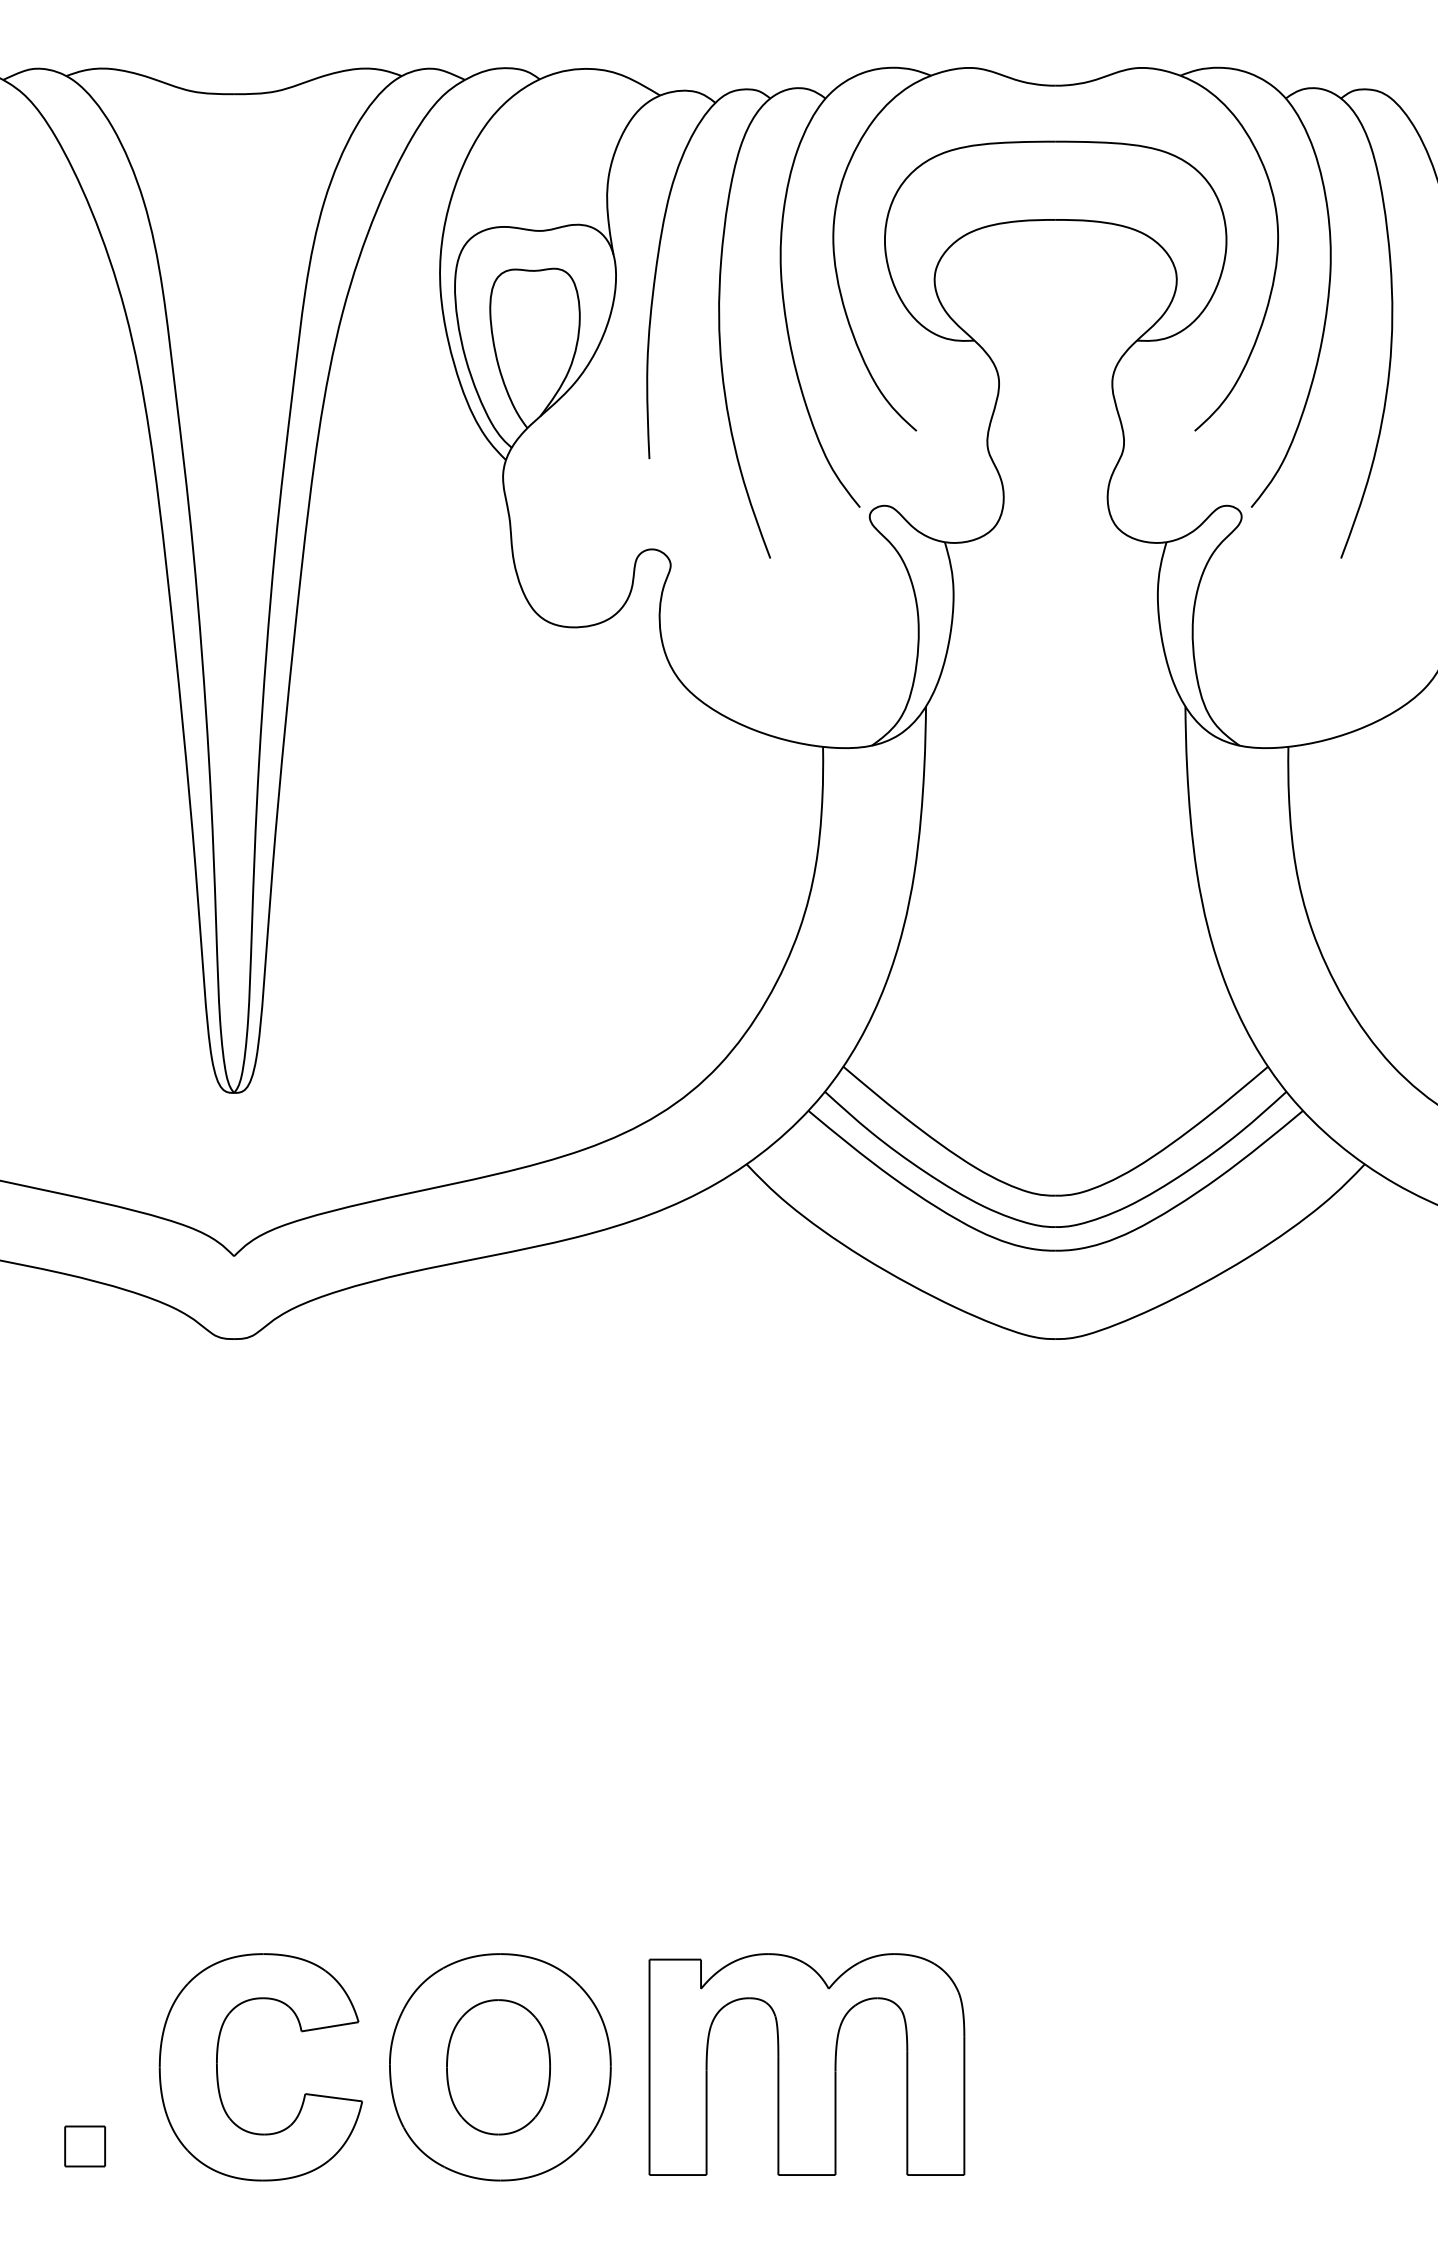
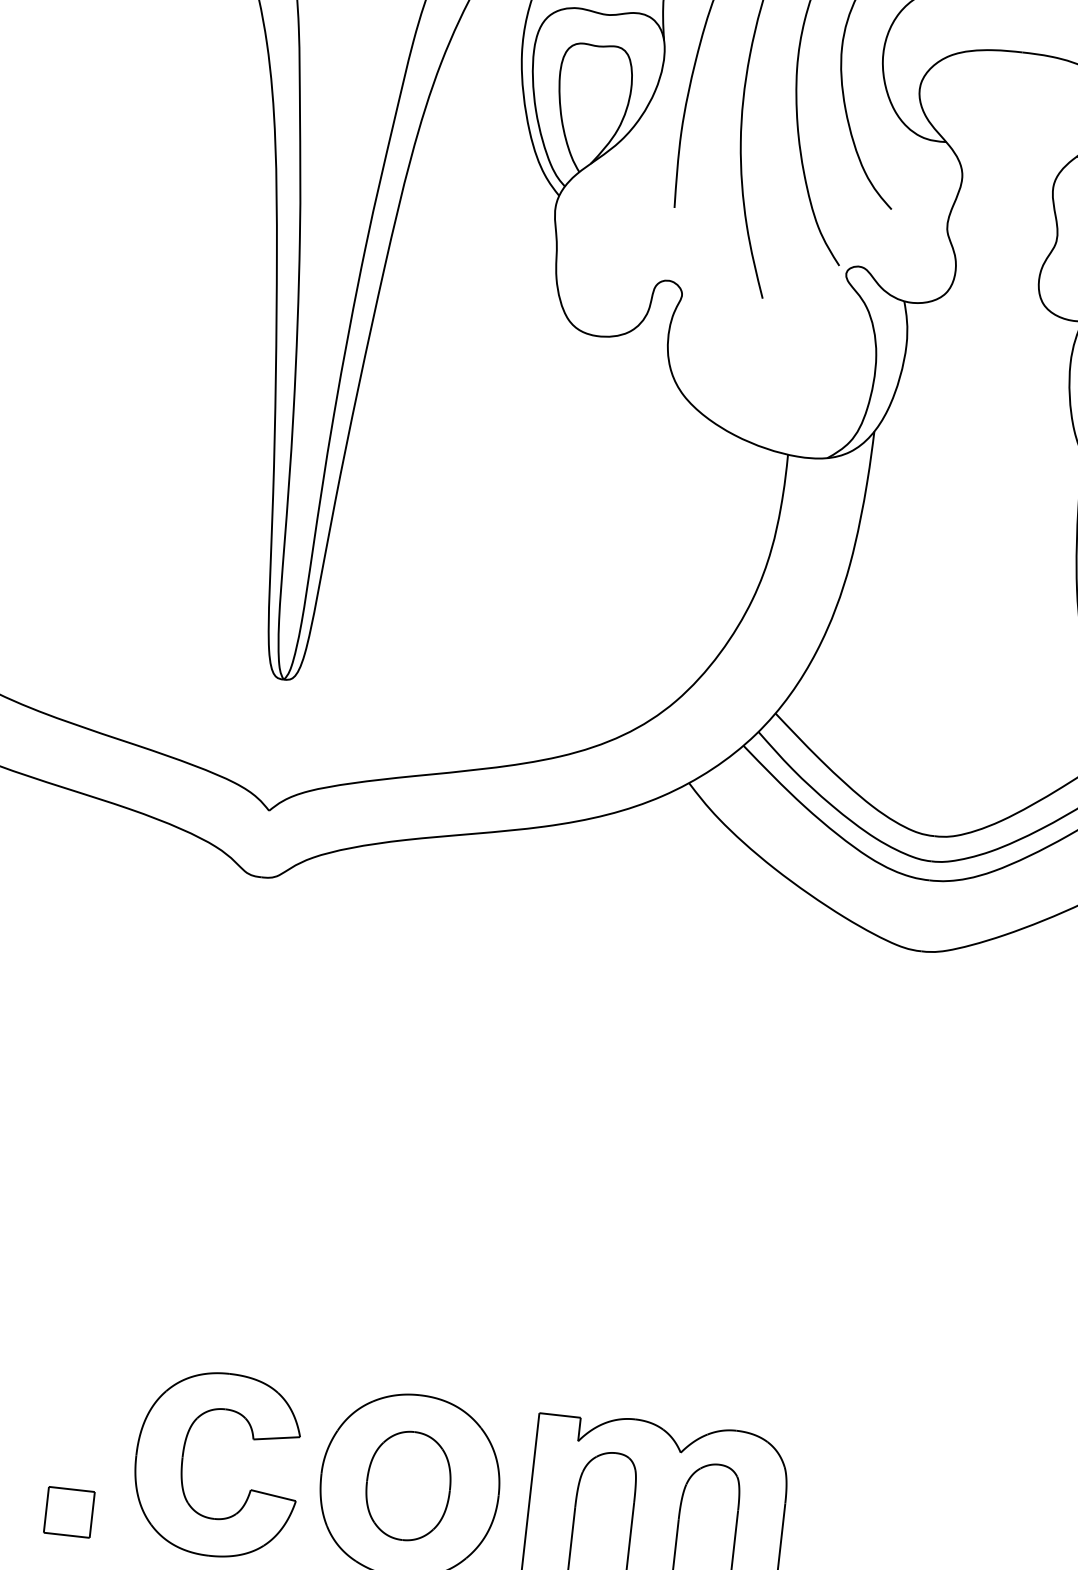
part: (84, 2146) -> (68, 1512), size x1.43

